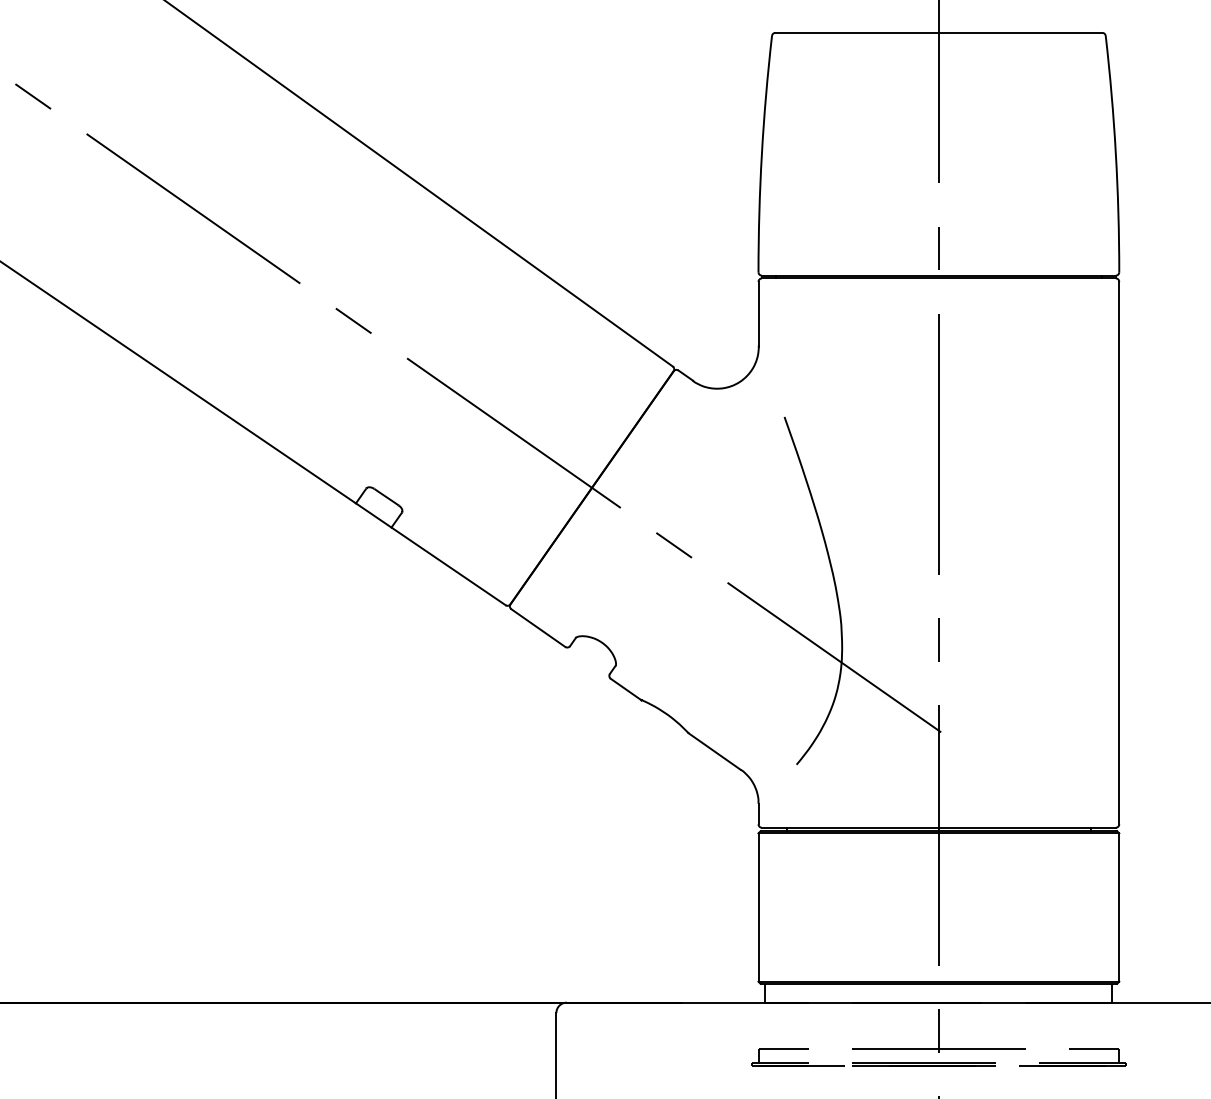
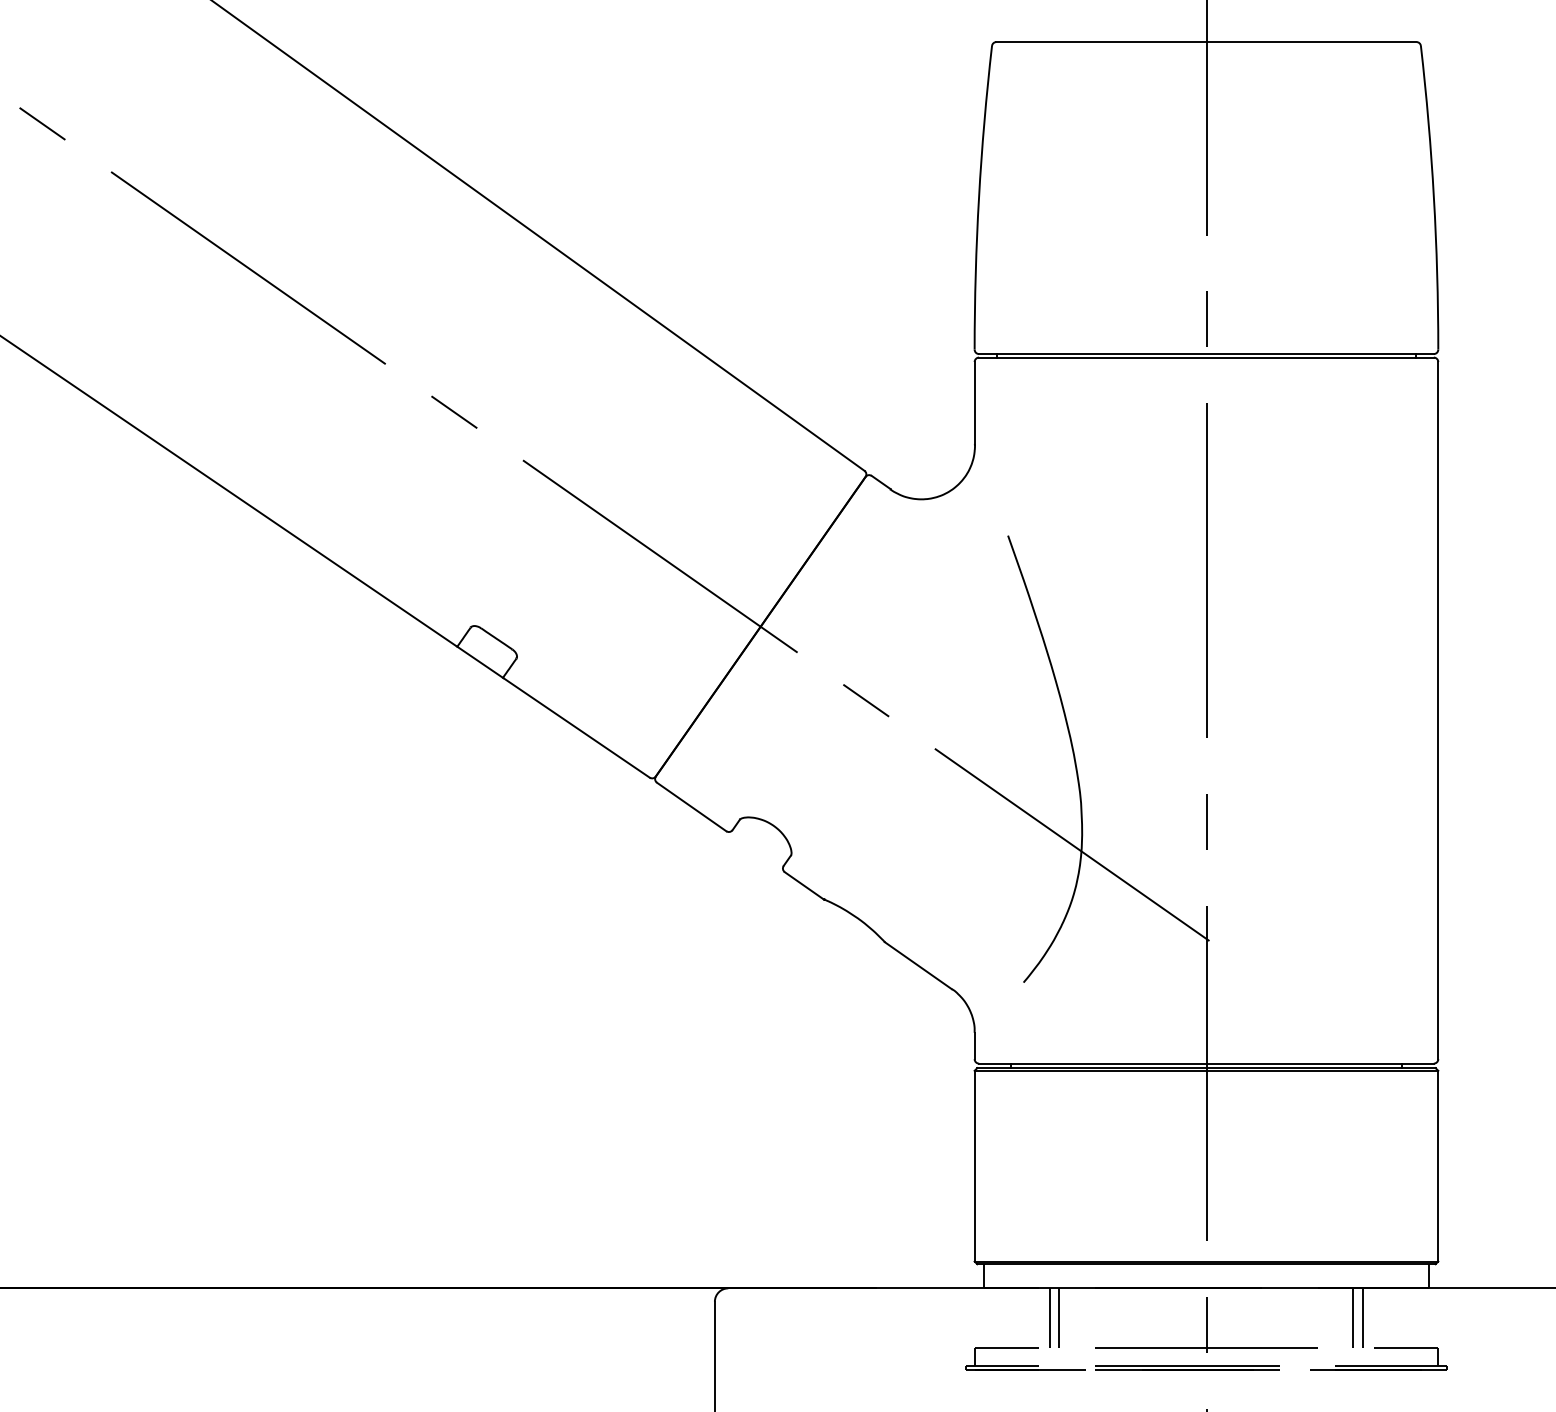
line: (817, 1025) -> (1050, 1317), added
line: (824, 1025) -> (1059, 1317), added
line: (1053, 1025) -> (1353, 1317), added
line: (1060, 1025) -> (1362, 1317), added

